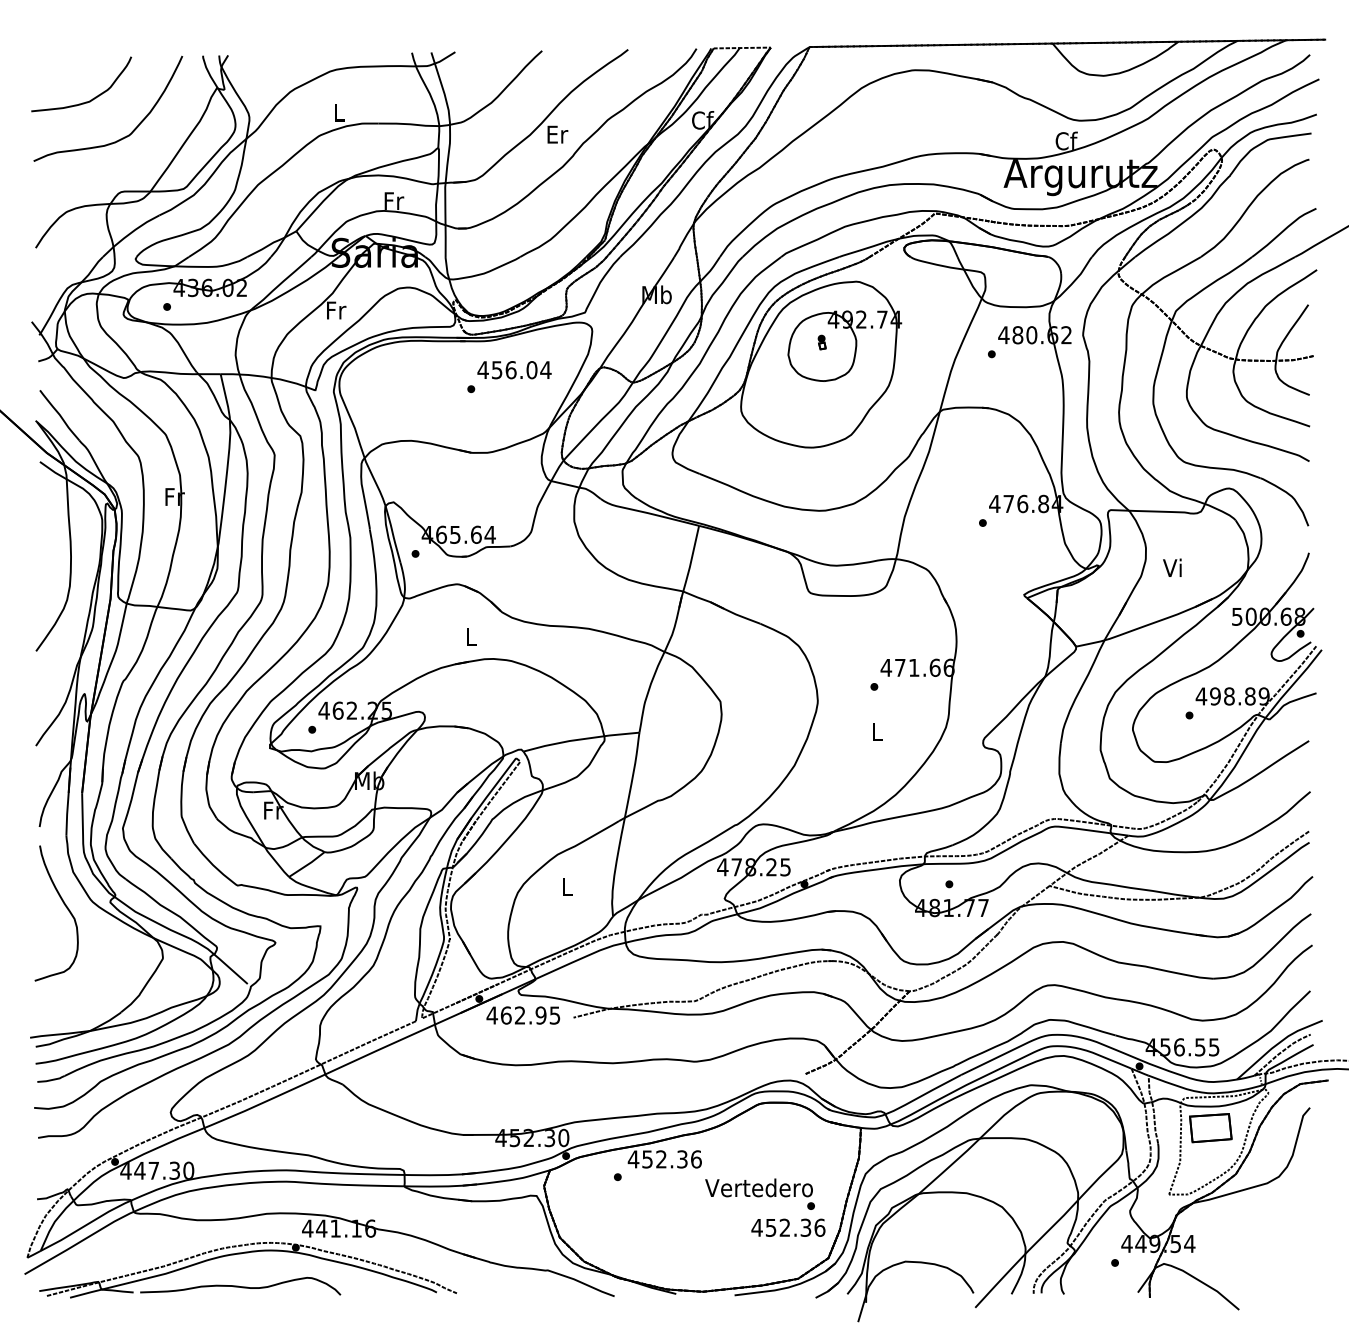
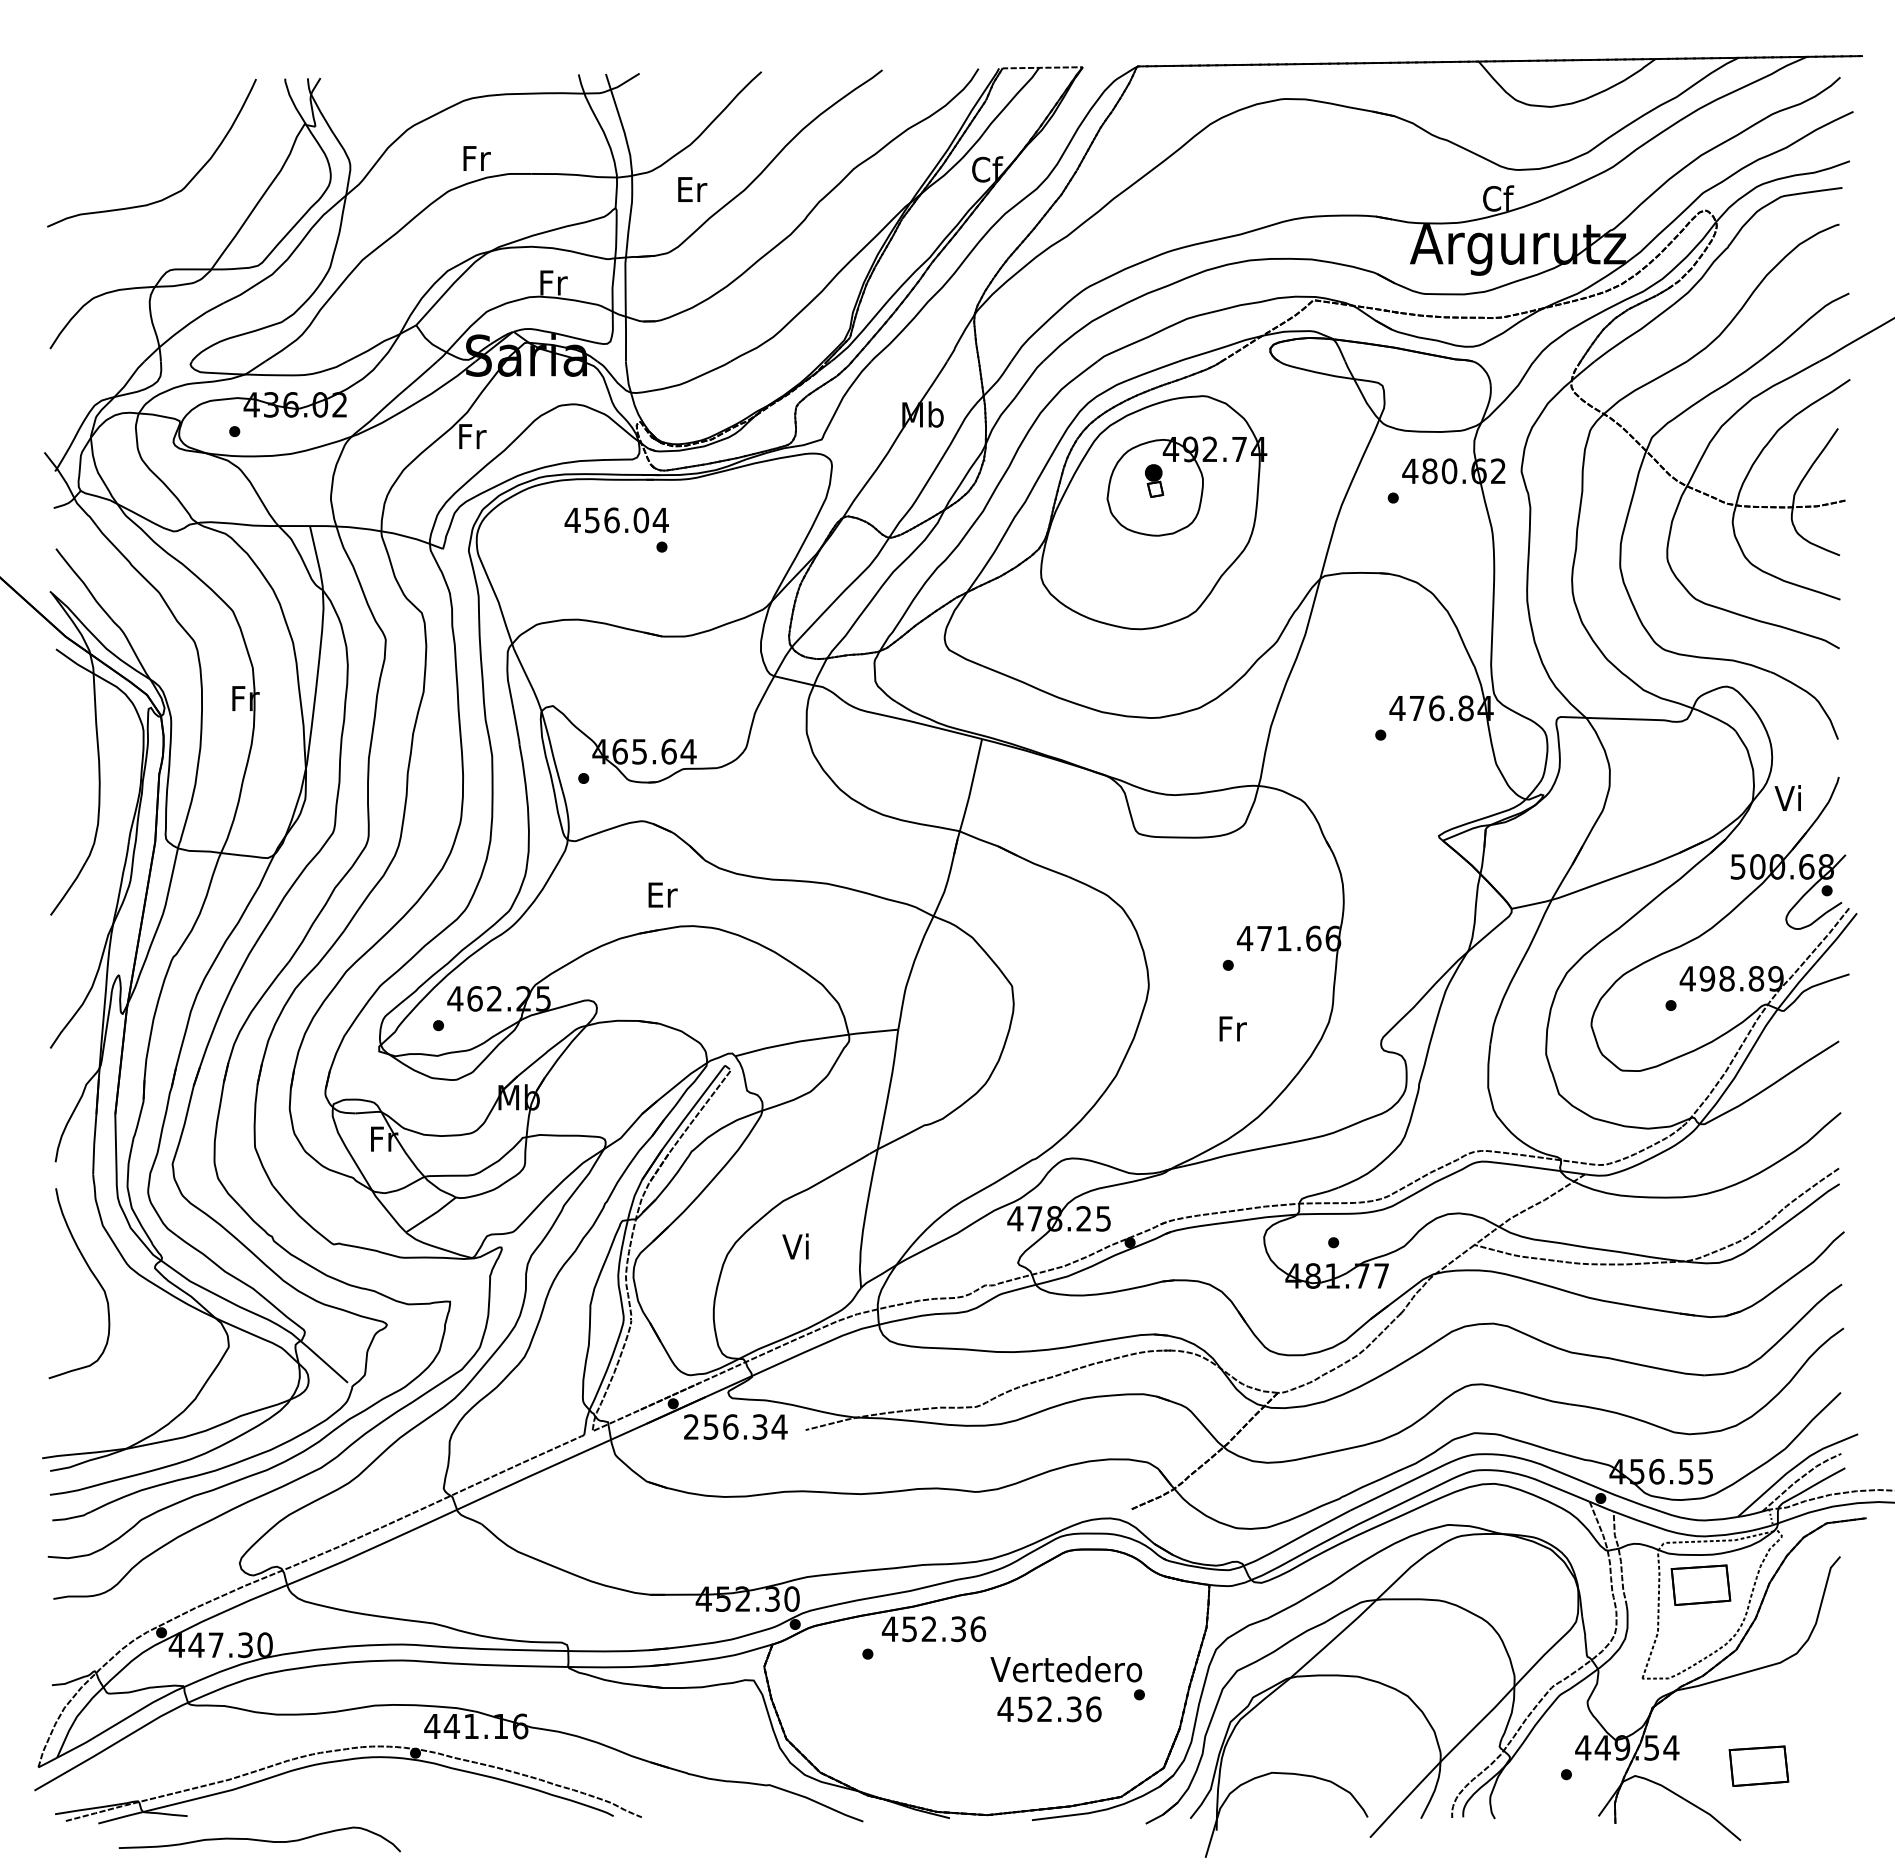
curve: (90, 99) -> (127, 140), removed
text: (339, 112) -> (476, 158), L -> Fr
text: (557, 134) -> (692, 189), moved
part: (821, 342) -> (1154, 481), size x1.6
text: (514, 370) -> (616, 520), moved
text: (1172, 567) -> (1787, 797), moved
text: (471, 636) -> (662, 894), L -> Er
text: (877, 731) -> (1232, 1028), L -> Fr
text: (566, 887) -> (795, 1246), L -> Vi
text: (523, 1015) -> (735, 1426), 462.95 -> 256.34
text: (788, 1227) -> (1049, 1709), moved
part: (1251, 1256) -> (1758, 1765), added
curve: (240, 1286) -> (259, 1839), moved

